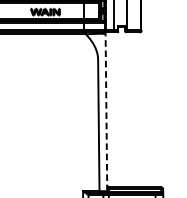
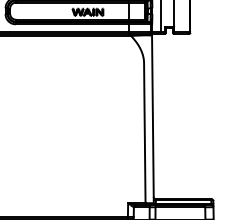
line: (106, 112) -> (152, 119), dashed -> solid

